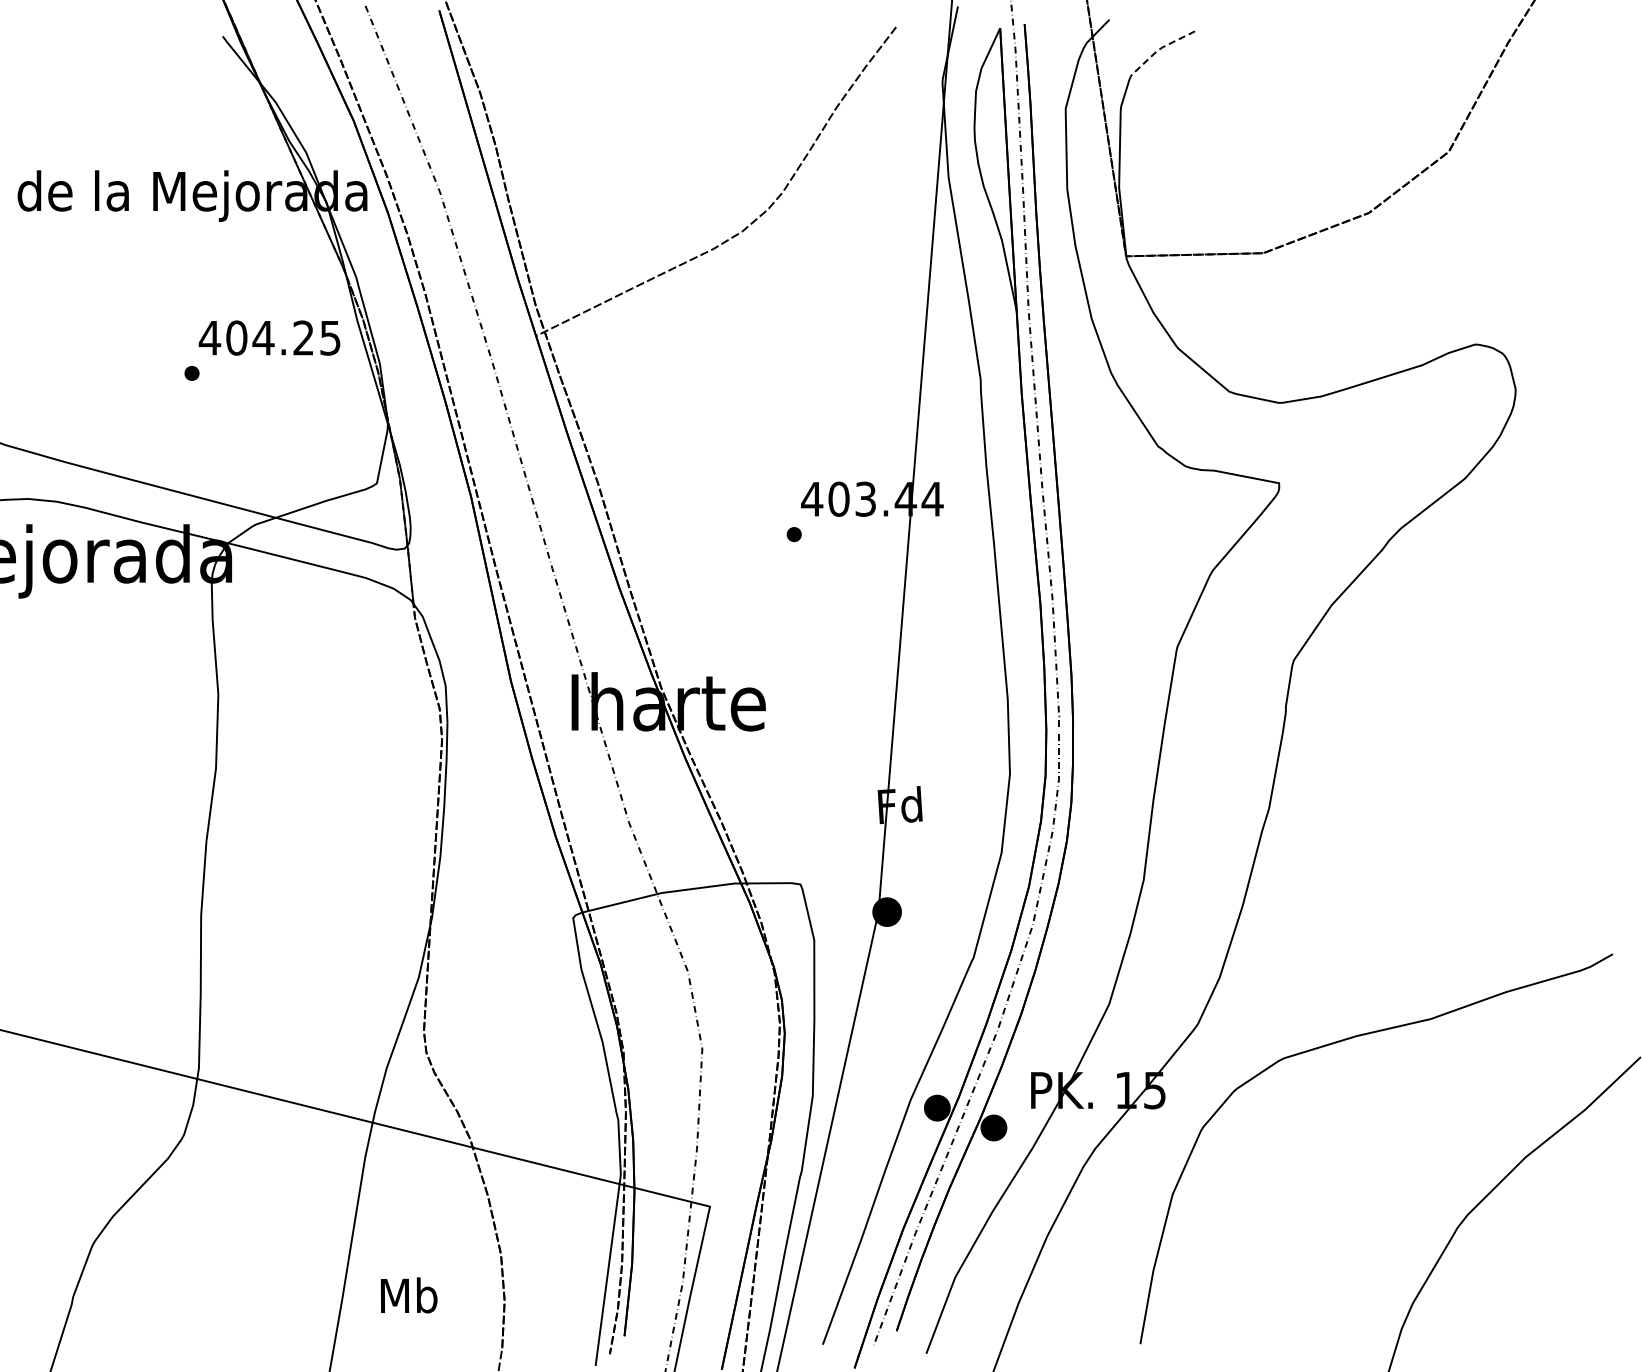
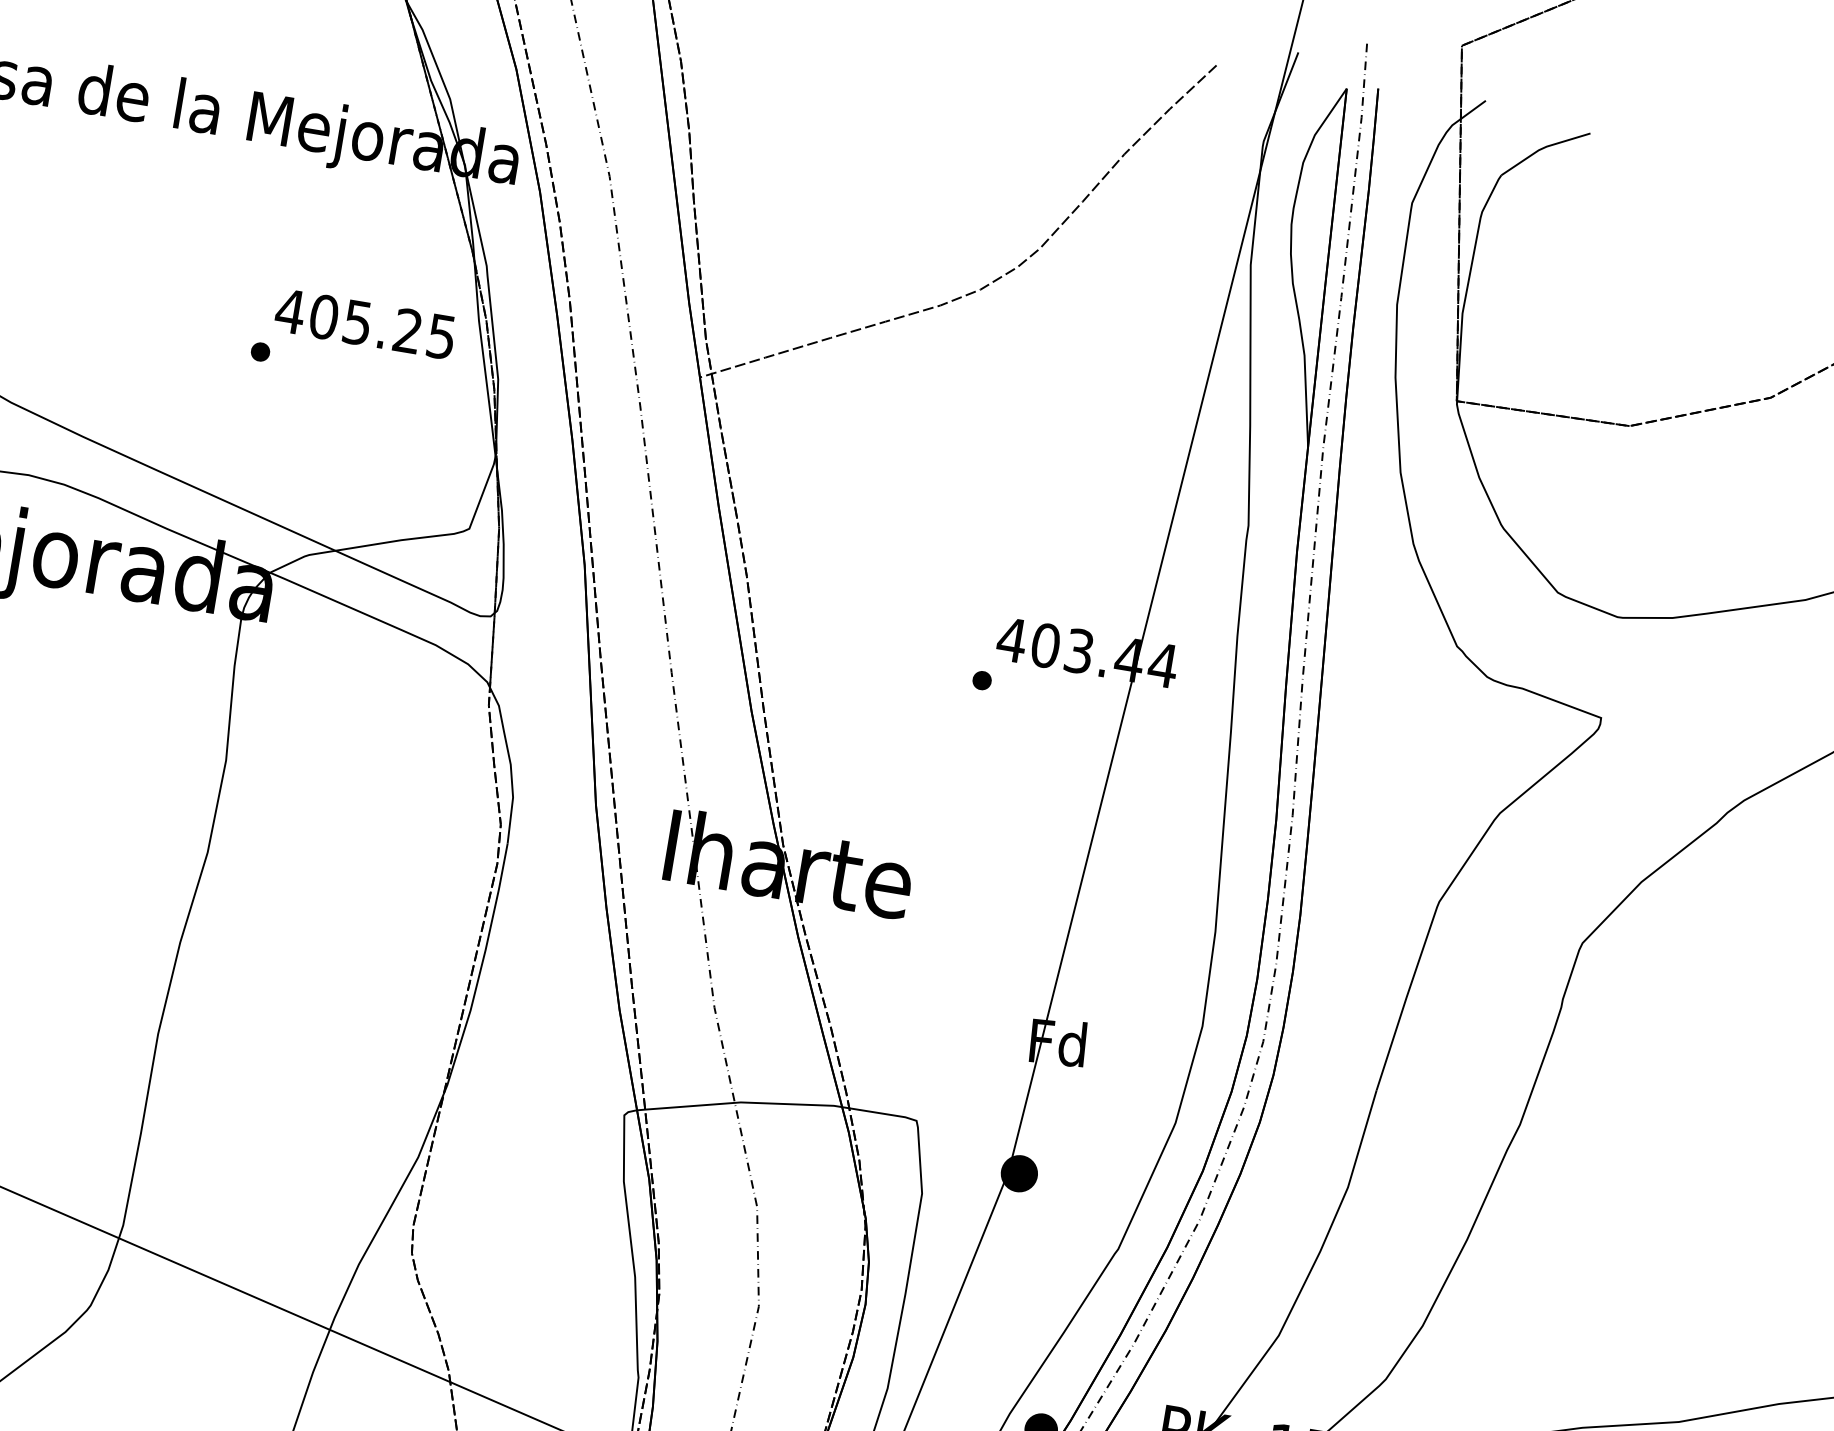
line: (1159, 49) -> (1542, 148), dashed -> solid
text: (263, 338) -> (357, 323), 404.25 -> 405.25

